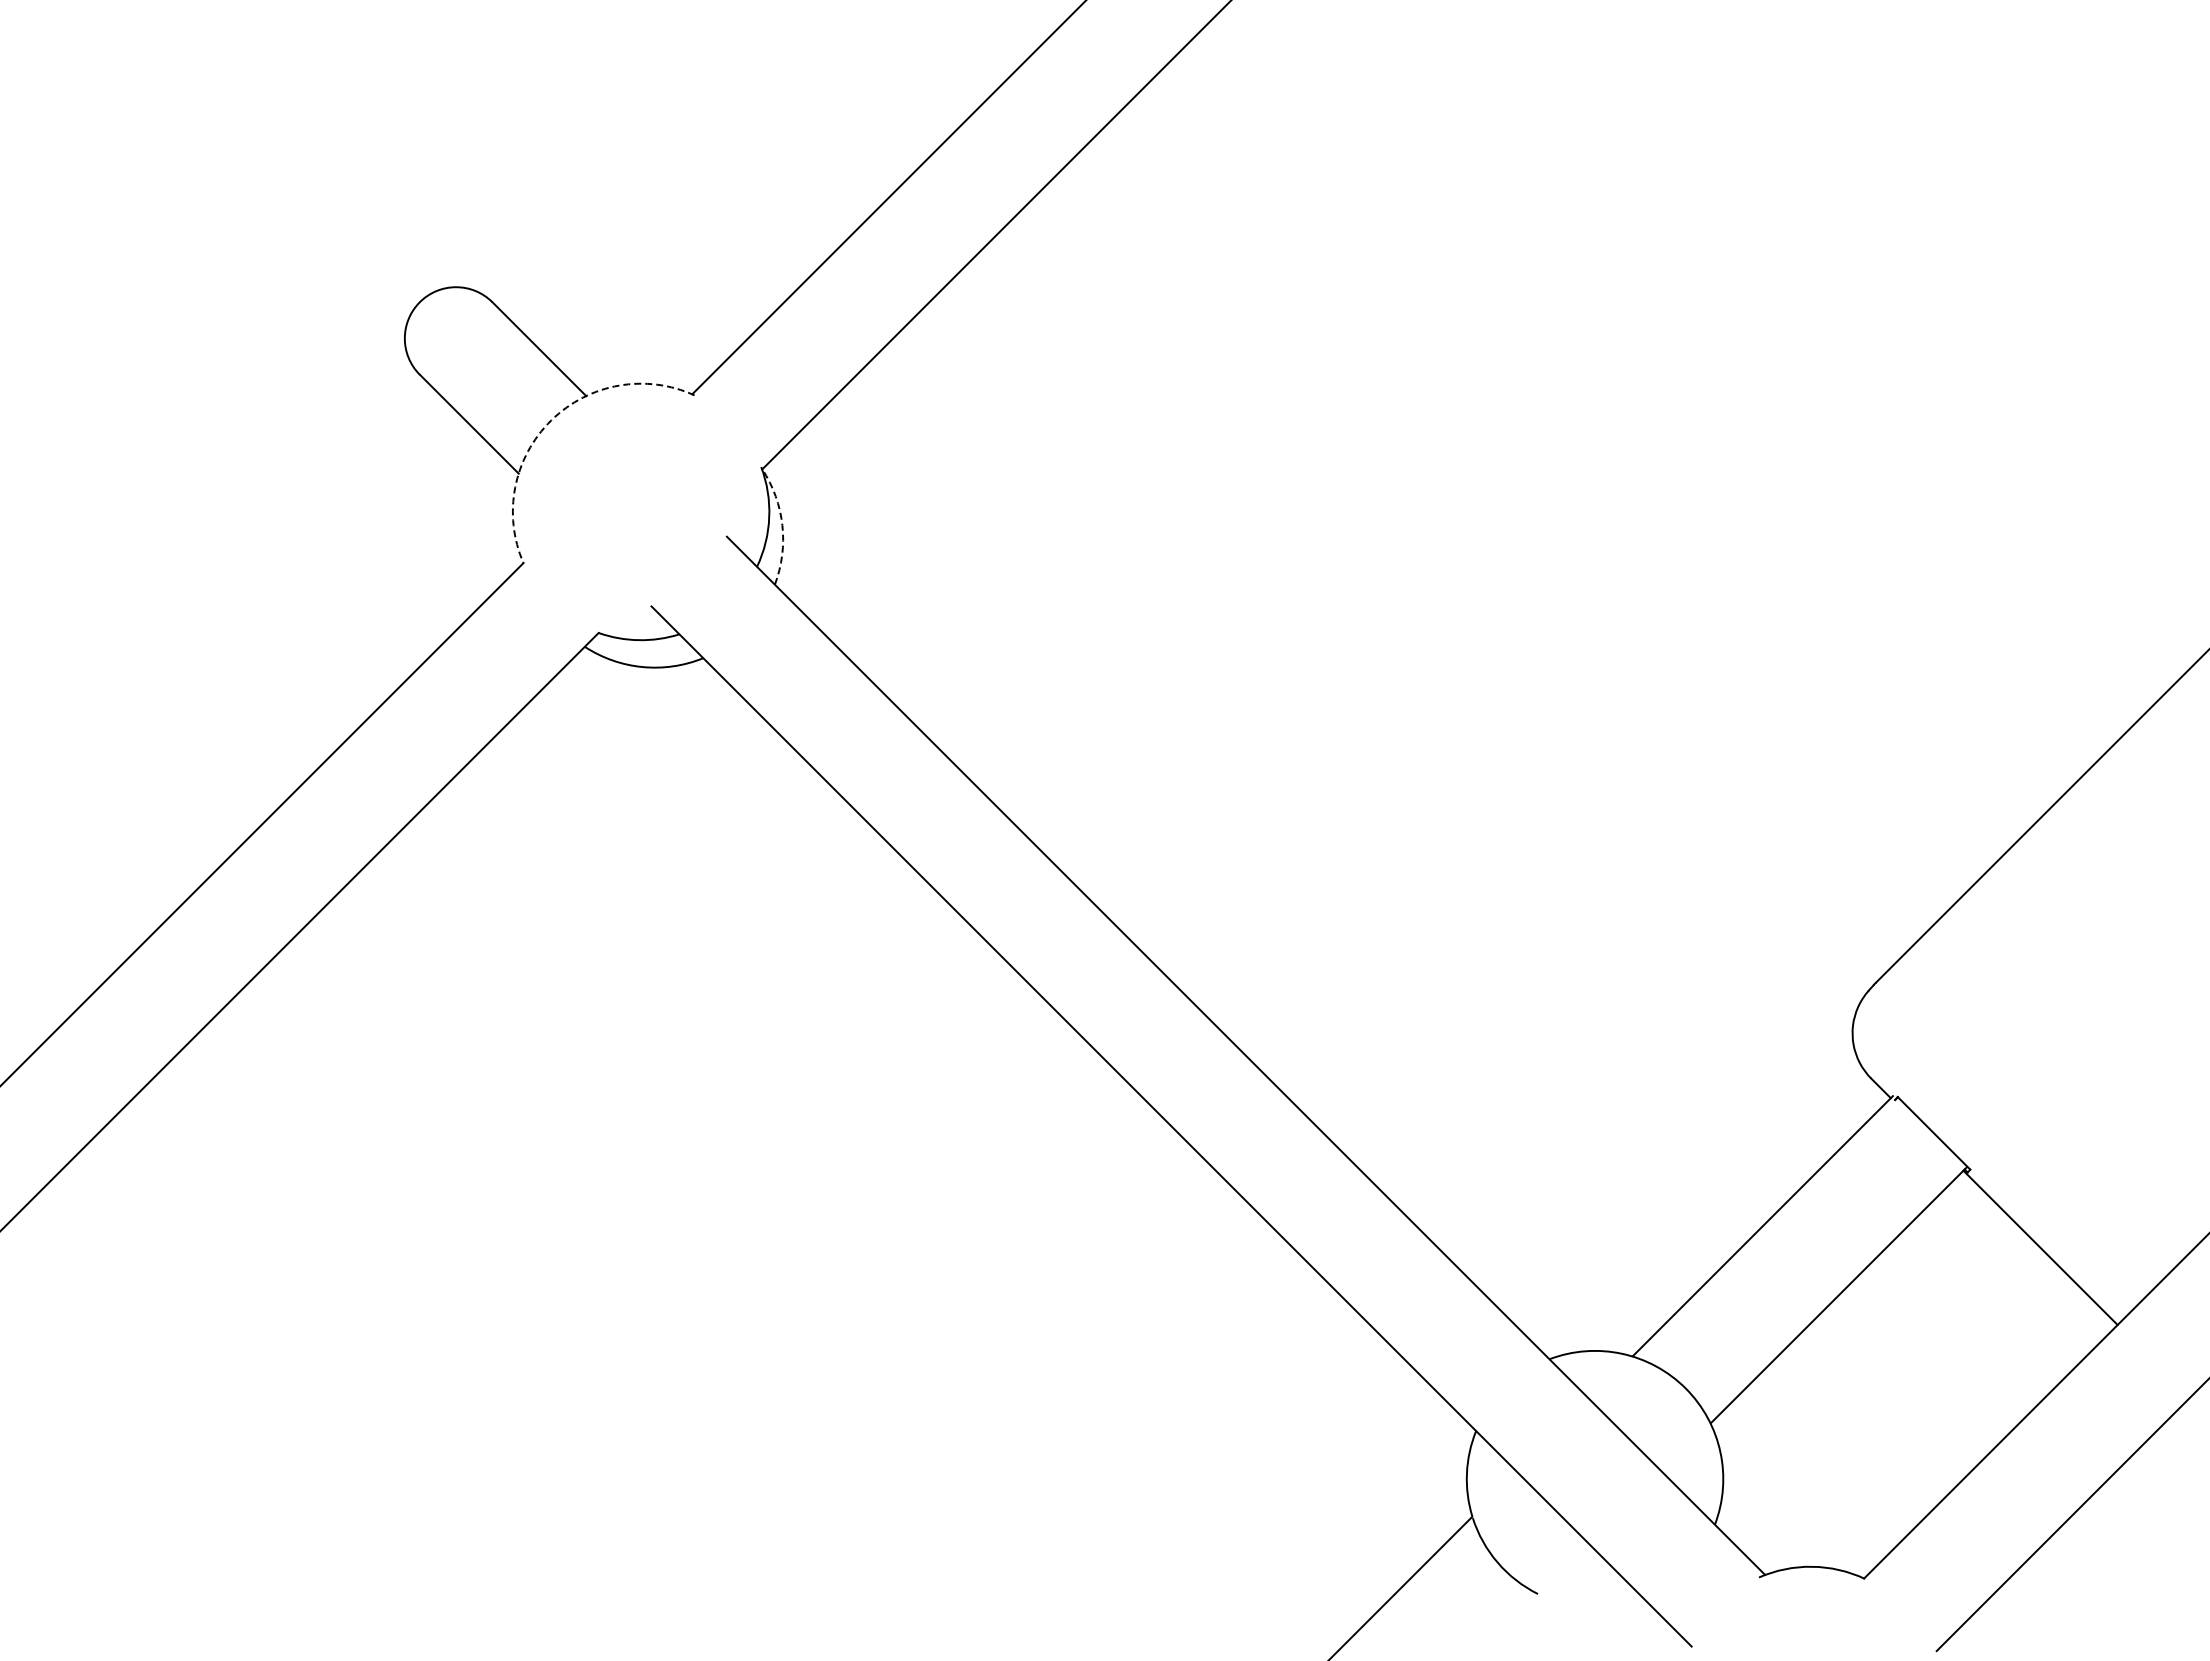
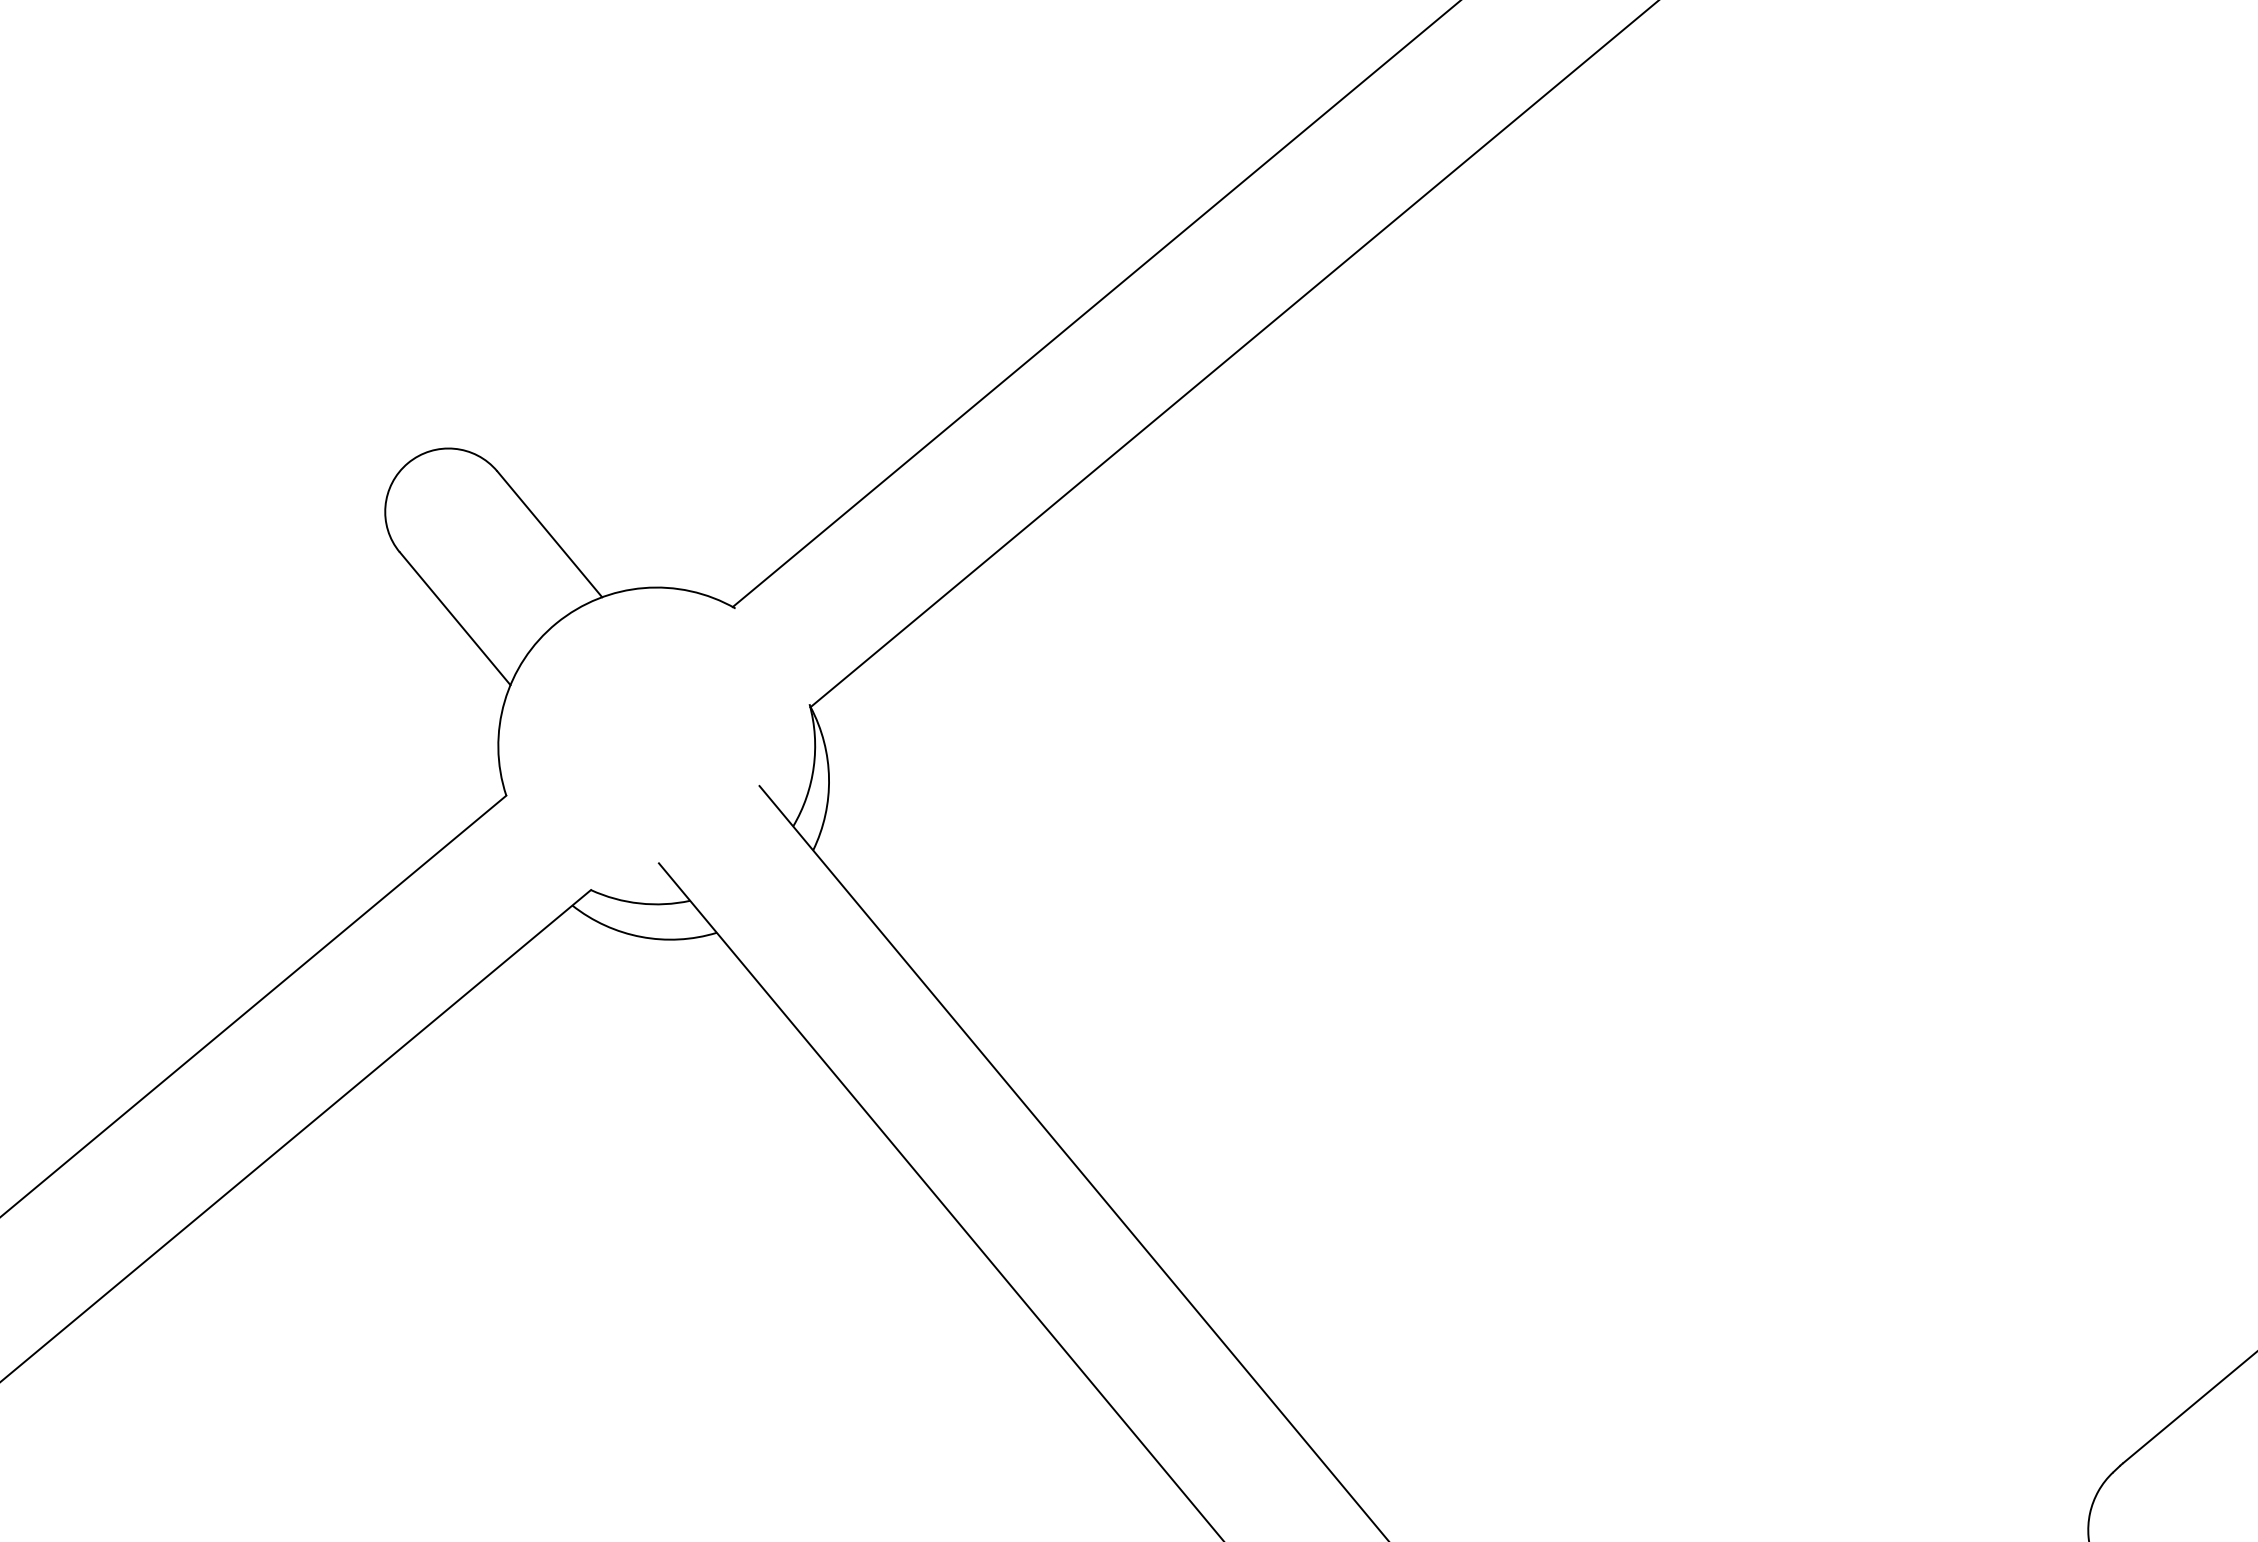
arc: (551, 420) -> (556, 623), dashed -> solid
arc: (782, 525) -> (829, 778), dashed -> solid

